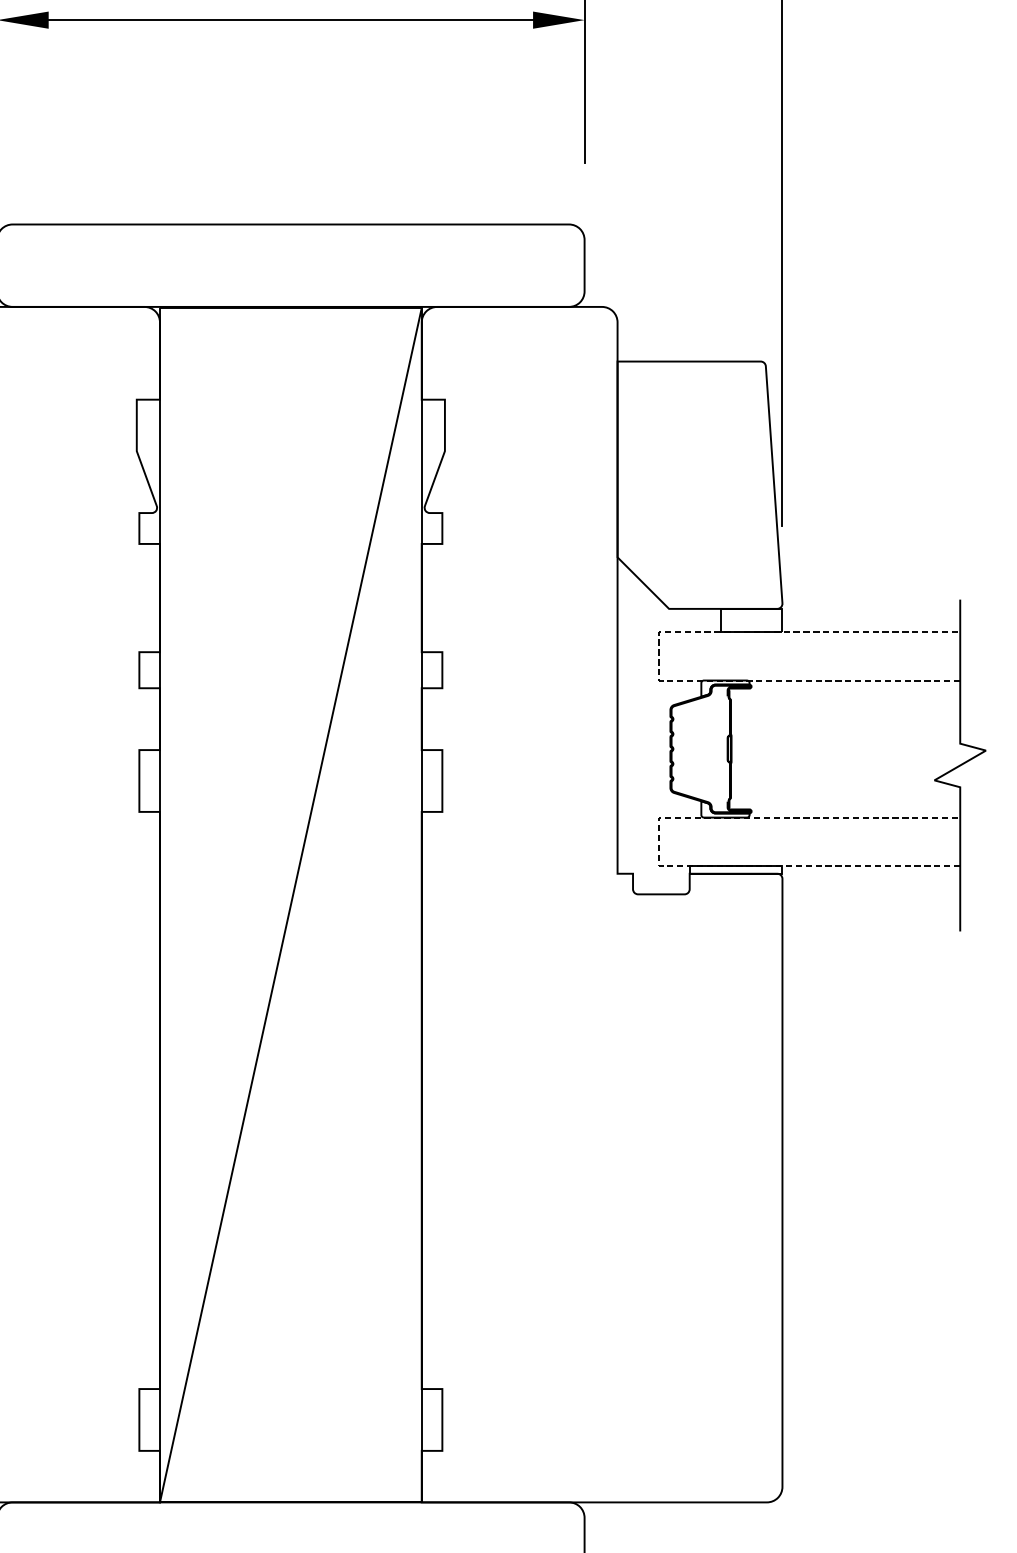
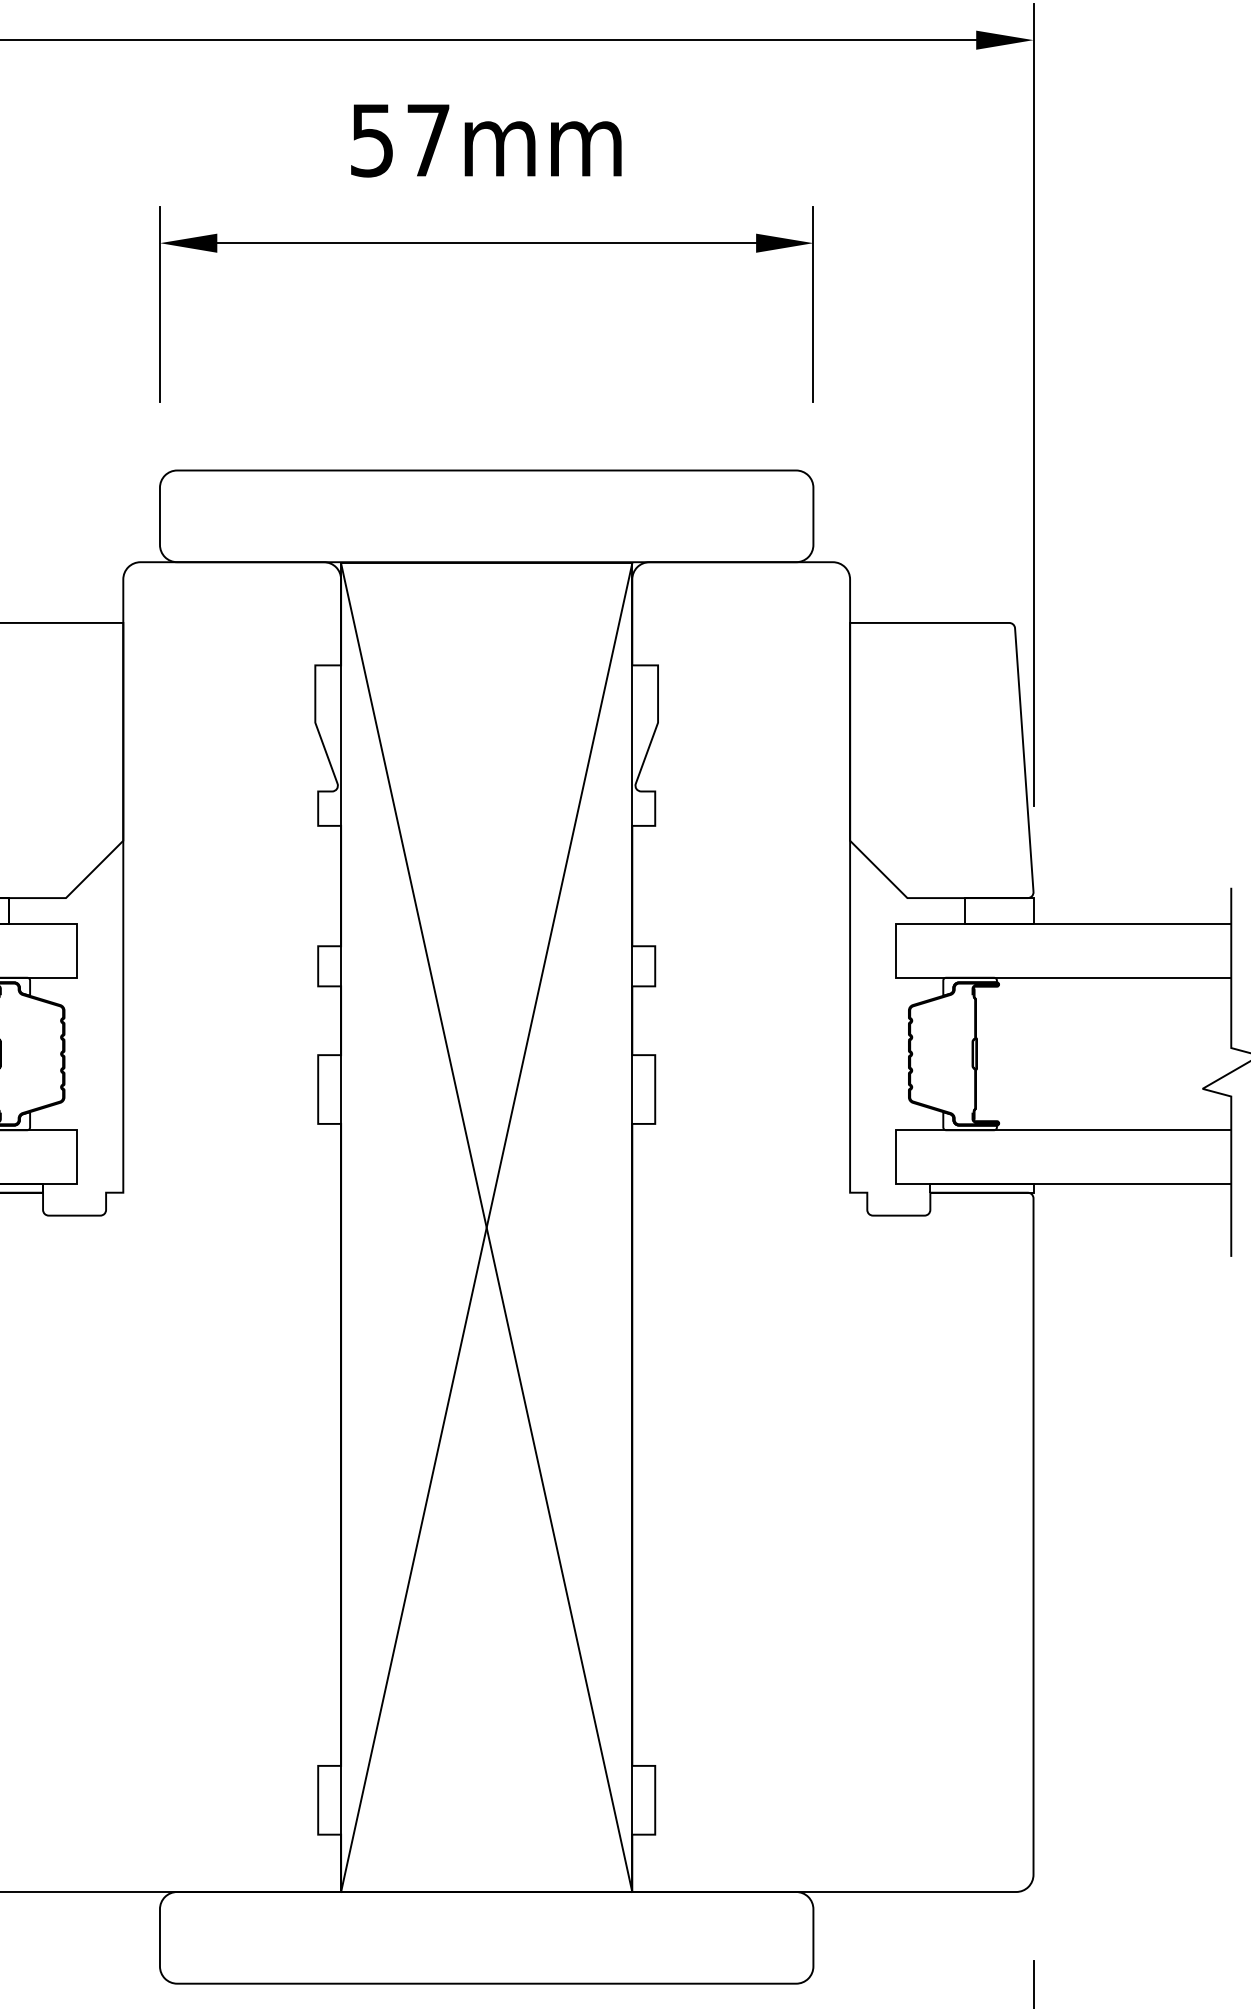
line: (658, 656) -> (895, 950), dashed -> solid
line: (658, 842) -> (895, 1157), dashed -> solid
line: (290, 905) -> (486, 1227), added

